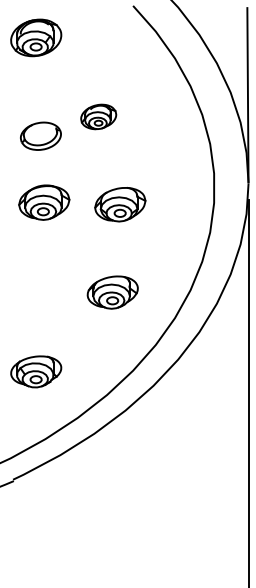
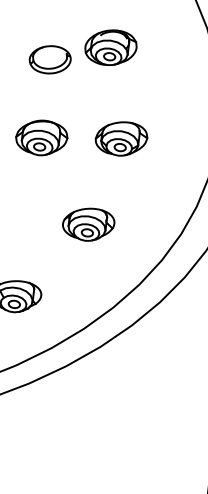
part: (98, 116) -> (110, 47), size x1.43
part: (44, 202) -> (41, 137), moved
part: (112, 292) -> (88, 224), moved

